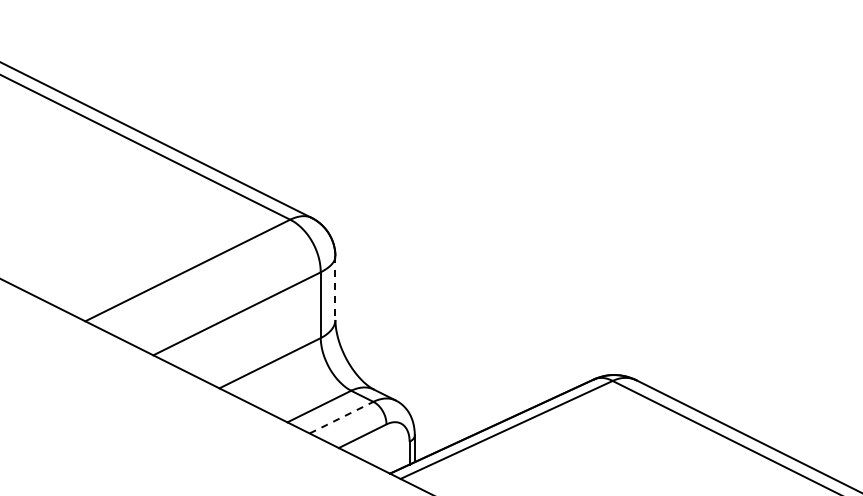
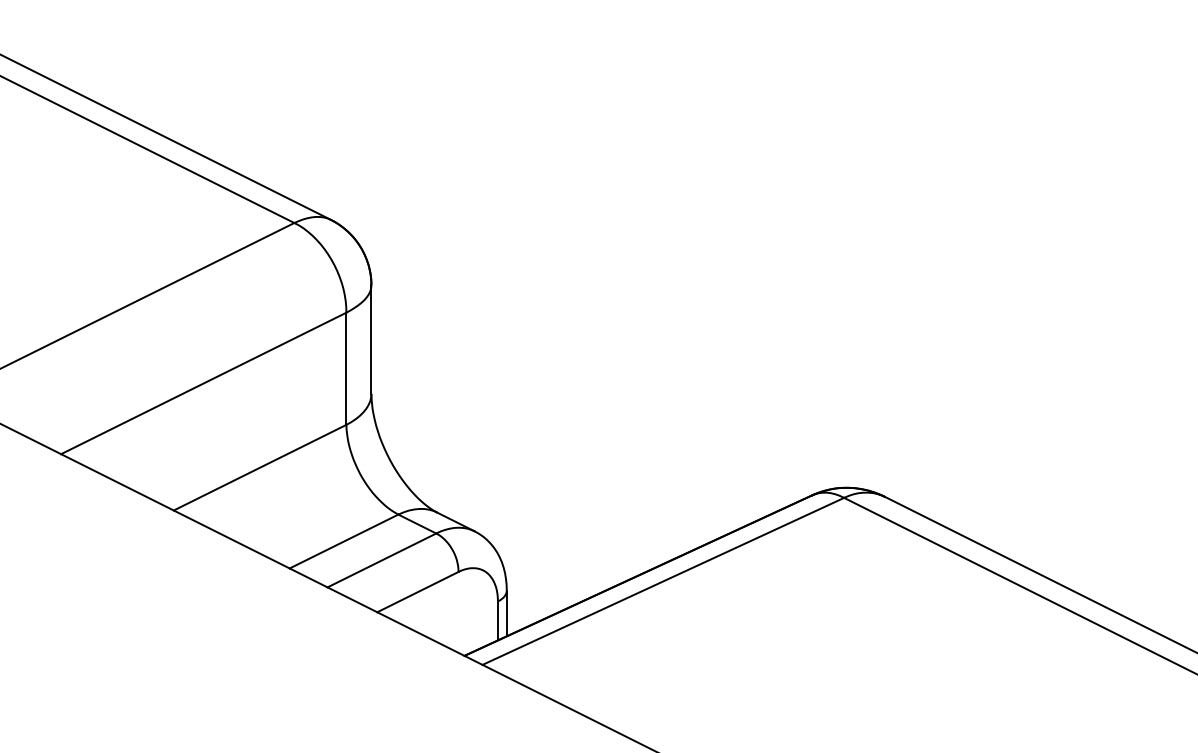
line: (335, 288) -> (371, 340), dashed -> solid
line: (341, 417) -> (381, 560), dashed -> solid

